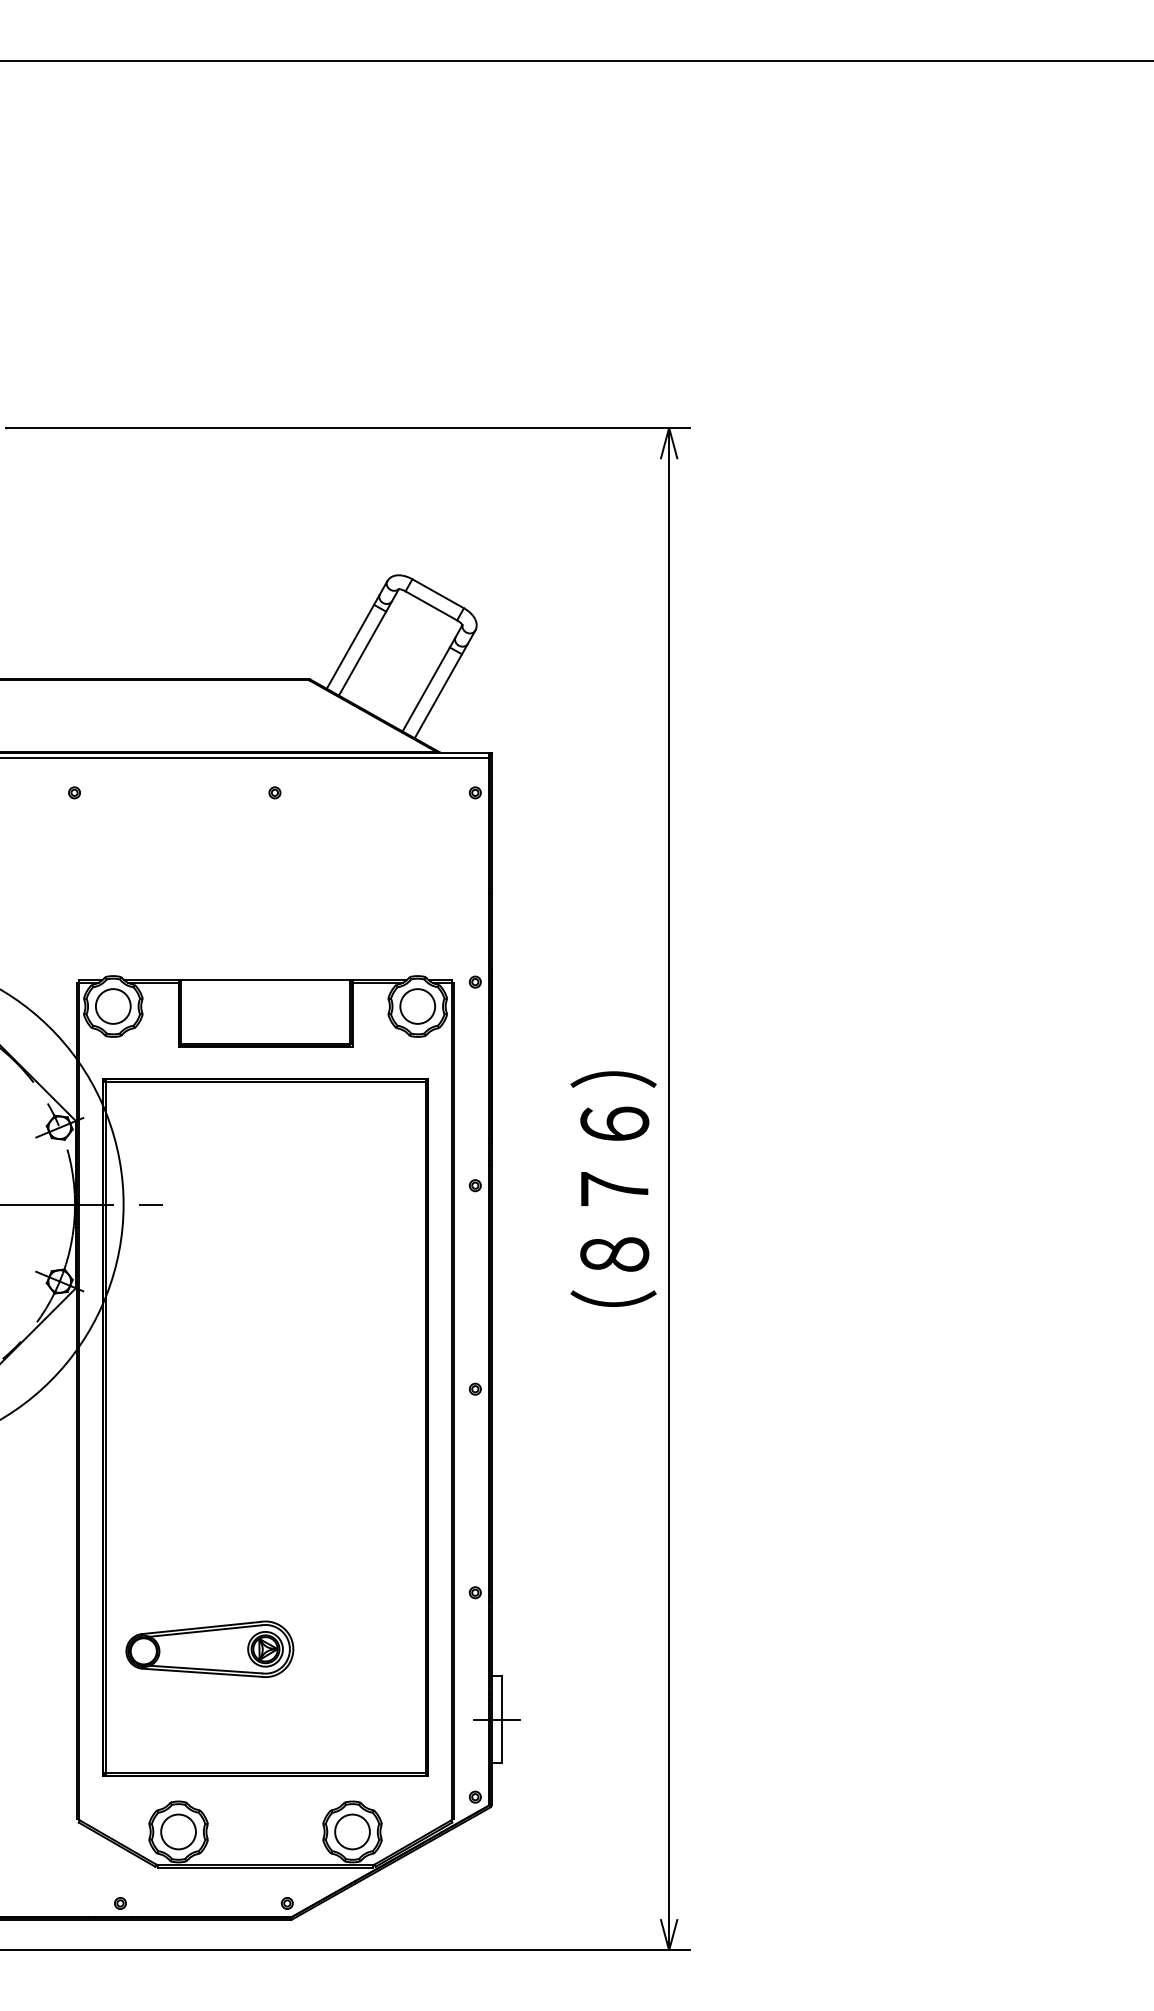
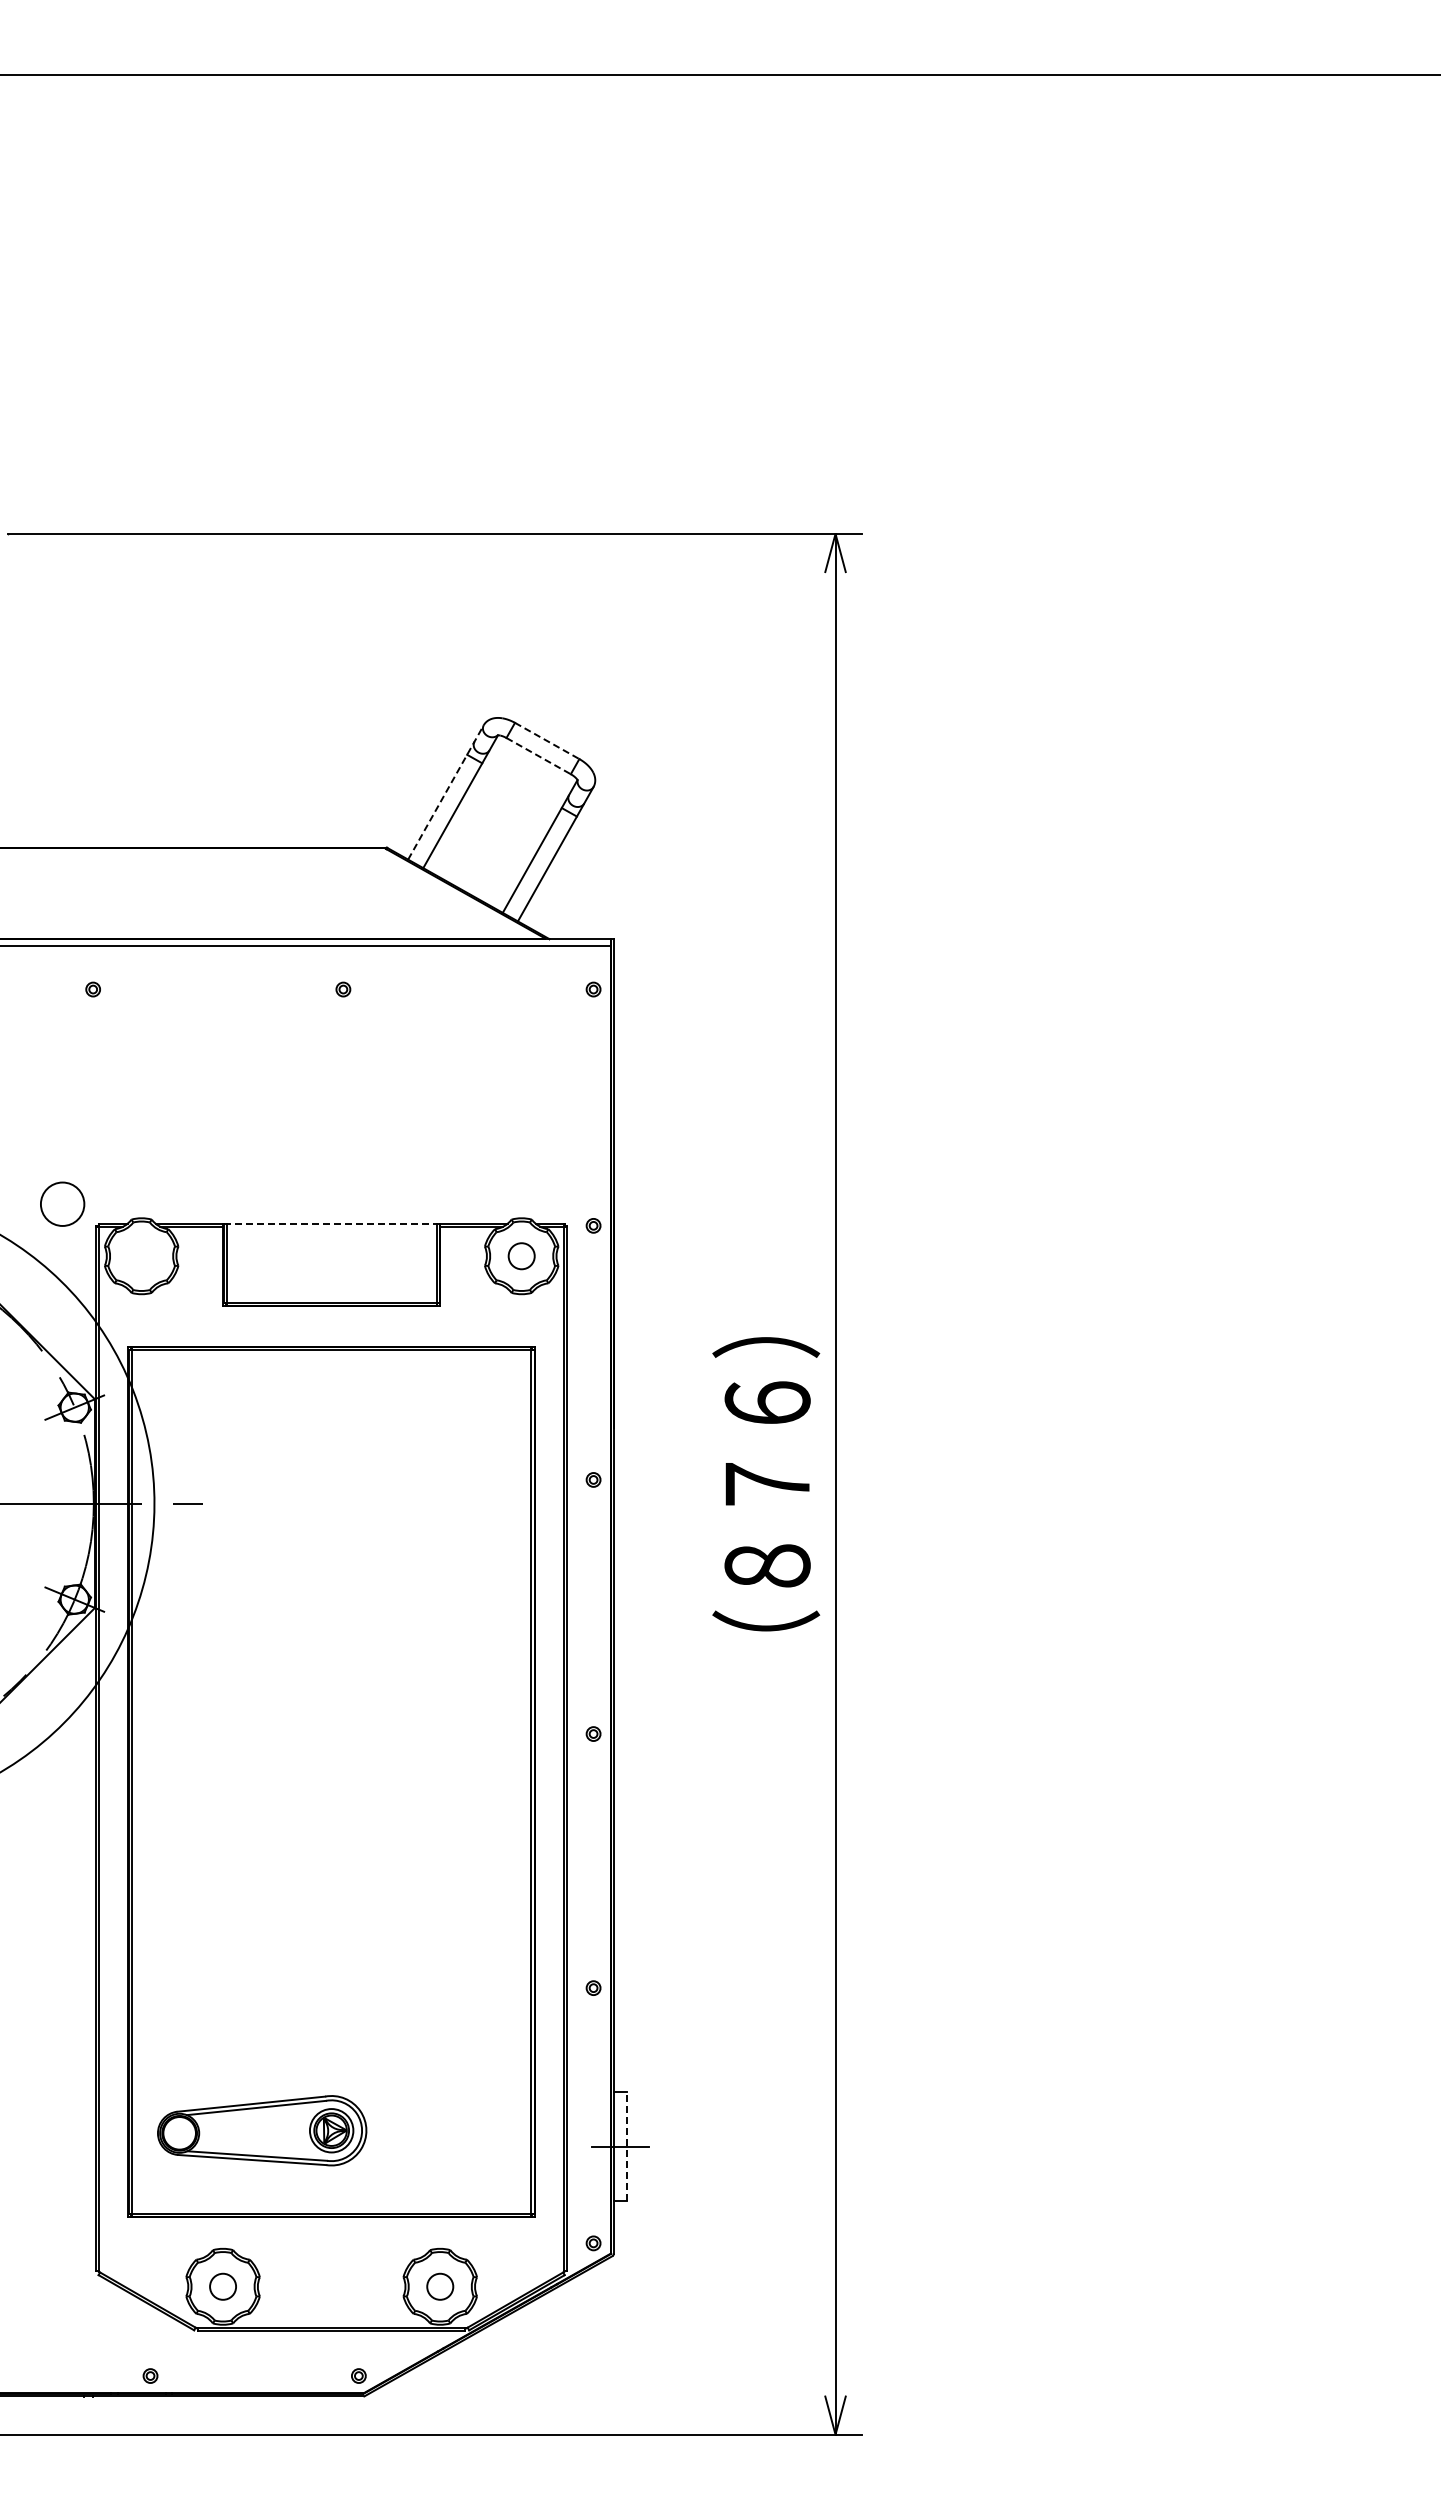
line: (438, 593) -> (547, 740), solid -> dashed
line: (431, 606) -> (538, 756), solid -> dashed
line: (357, 635) -> (446, 792), solid -> dashed
line: (265, 980) -> (331, 1223), solid -> dashed
circle: (113, 1005) -> (62, 1203), moved
circle: (417, 1005) -> (521, 1255), size x0.6
part: (210, 1649) -> (262, 2130), moved
line: (502, 1719) -> (627, 2146), solid -> dashed
circle: (178, 1831) -> (222, 2286), size x0.6
circle: (351, 1831) -> (439, 2286), size x0.6

